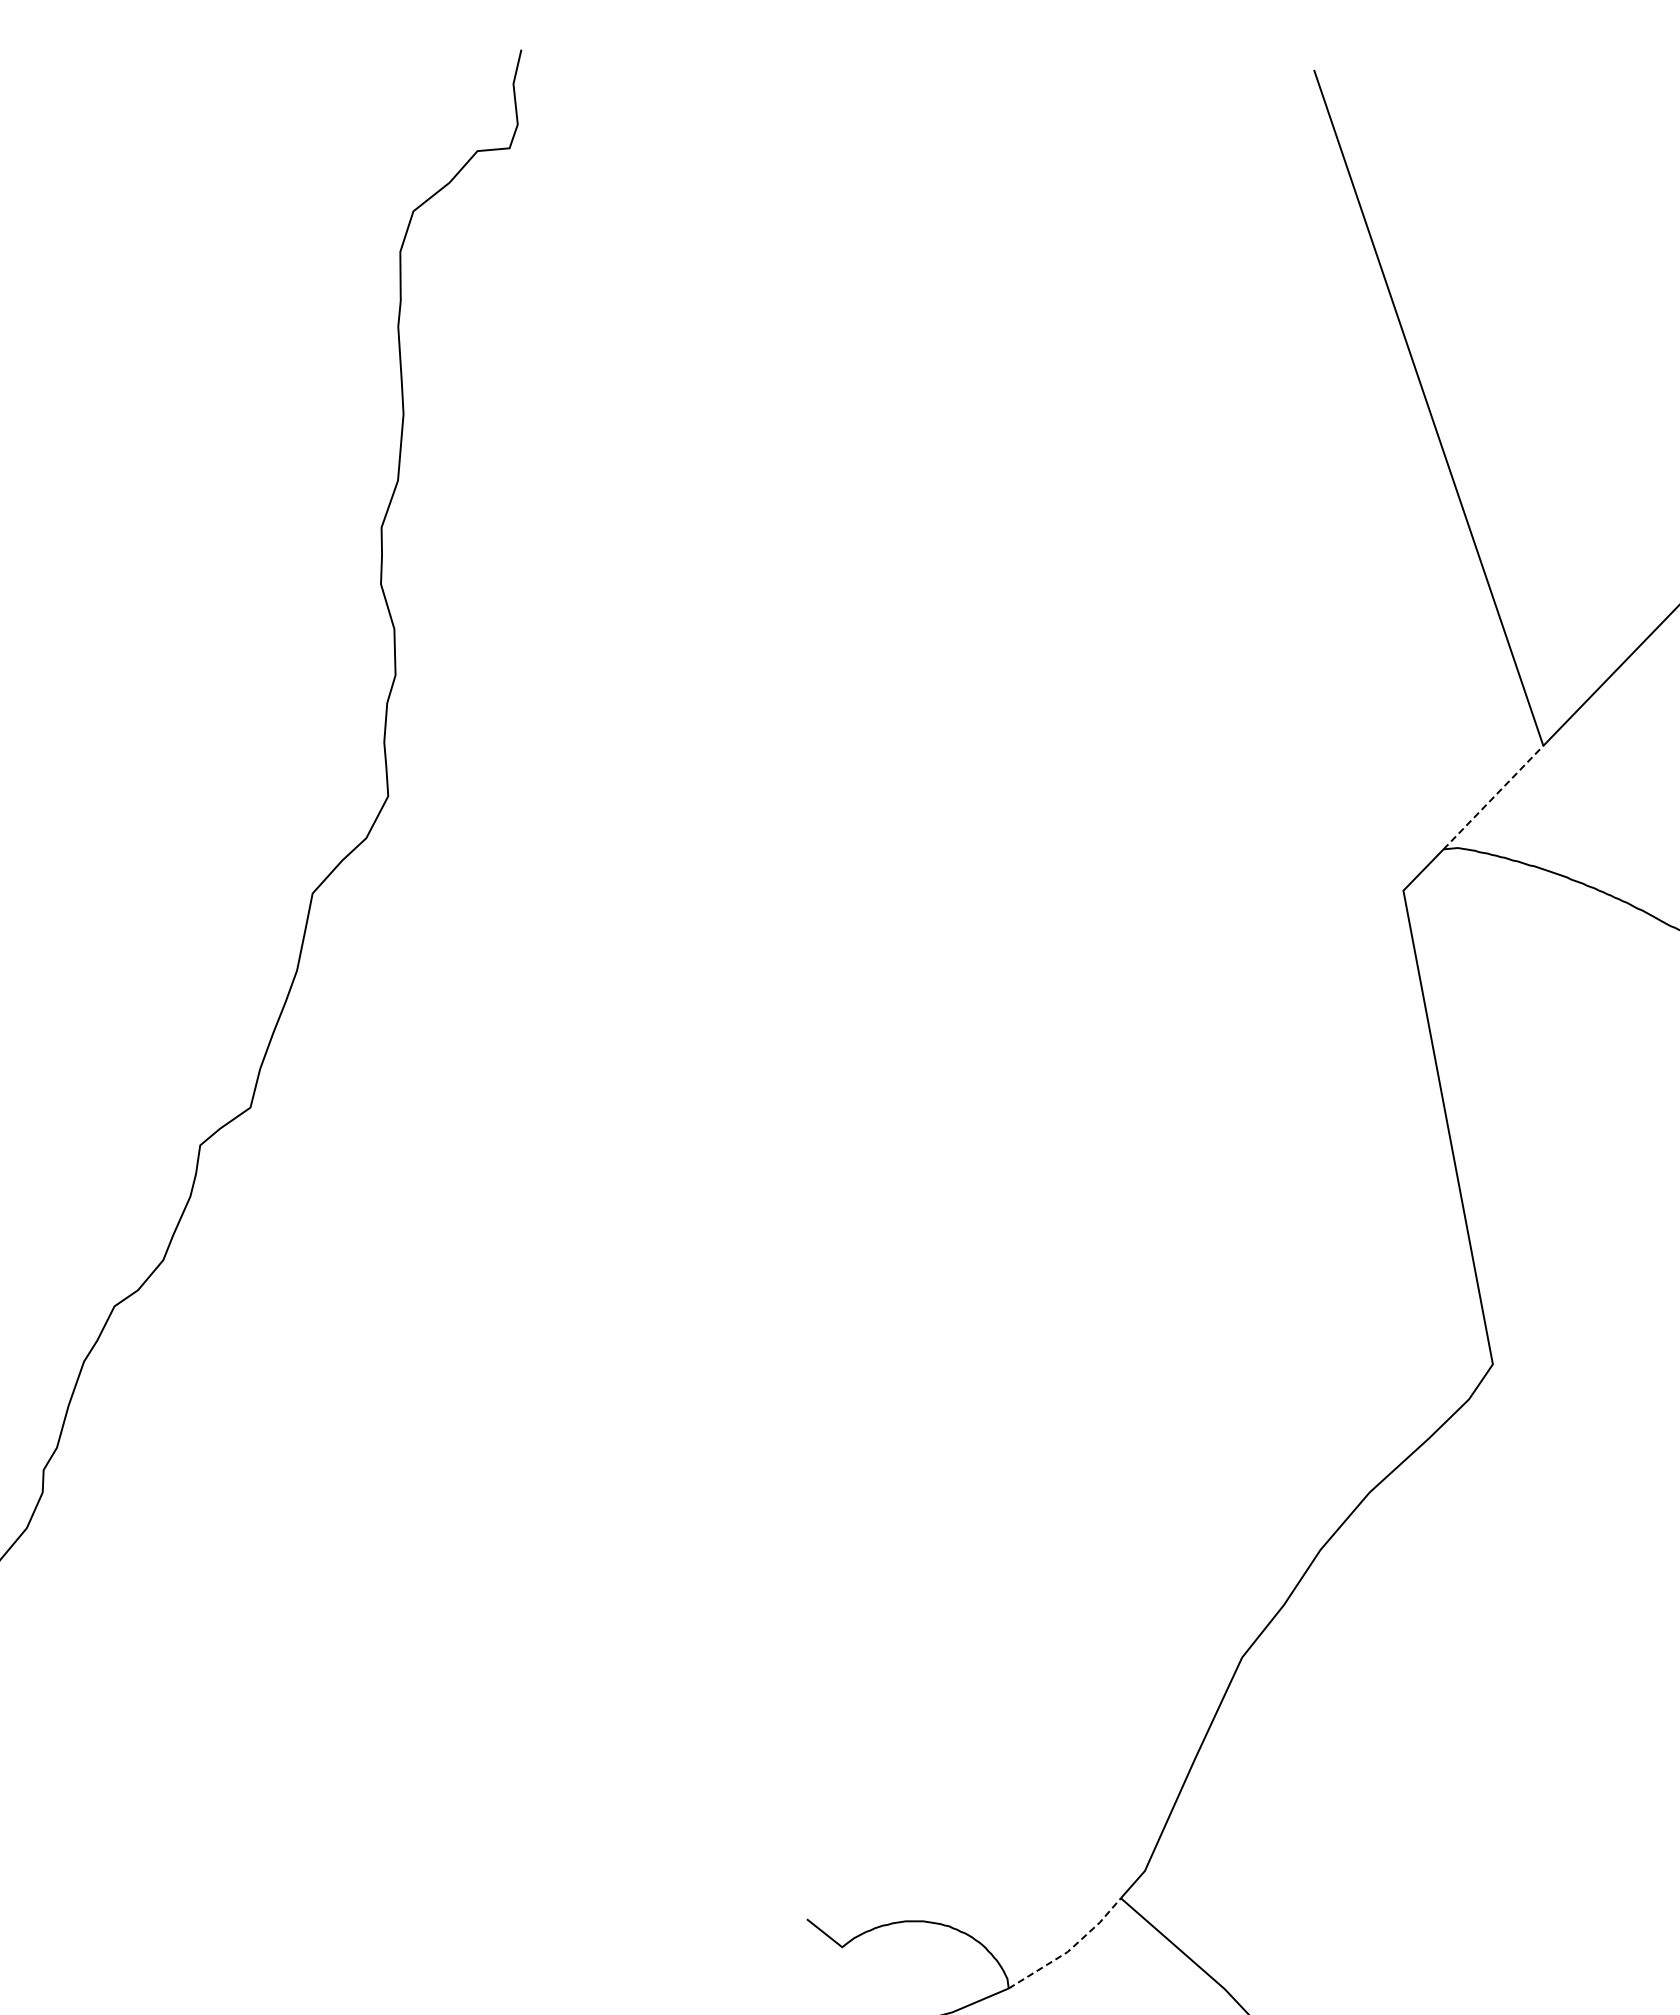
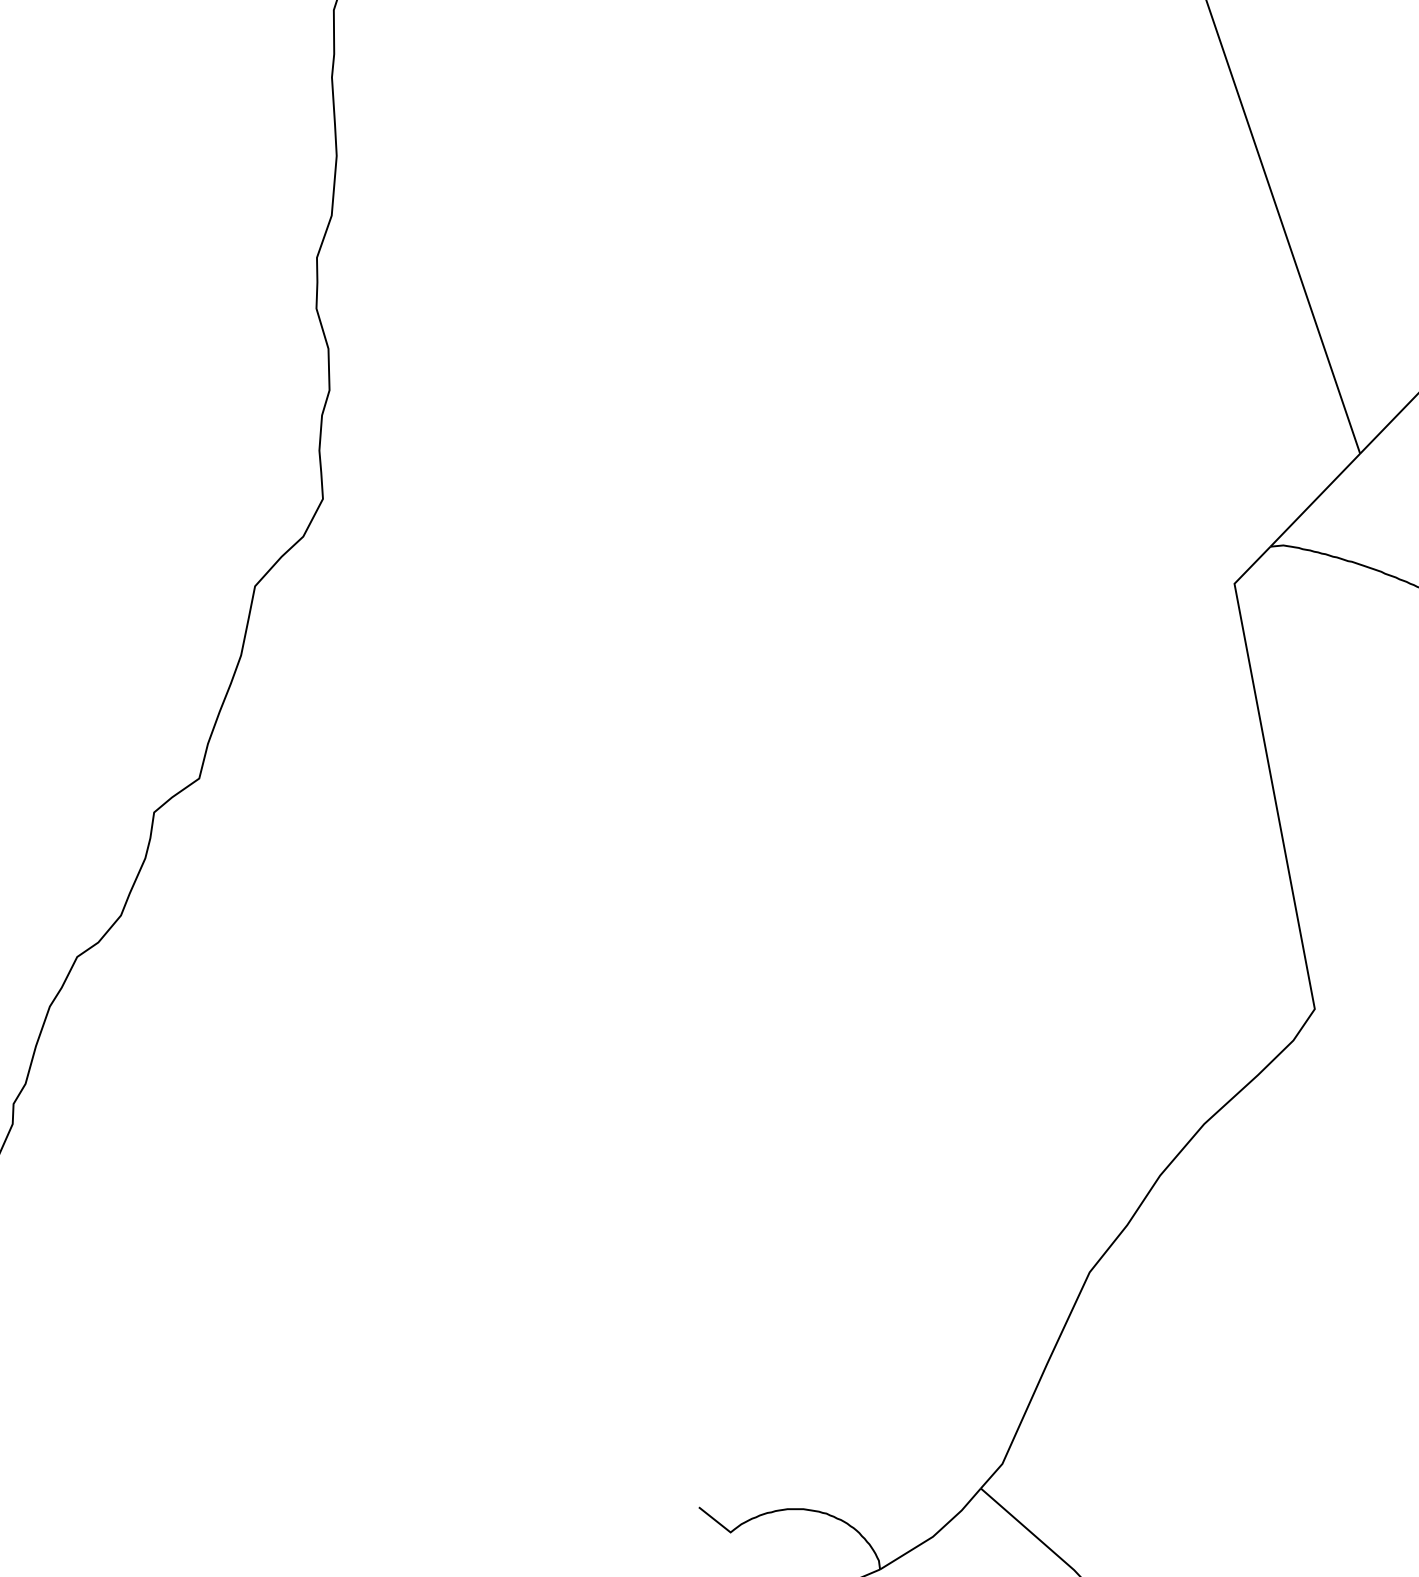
line: (1493, 797) -> (1315, 500), dashed -> solid
line: (1070, 1949) -> (935, 1534), dashed -> solid

